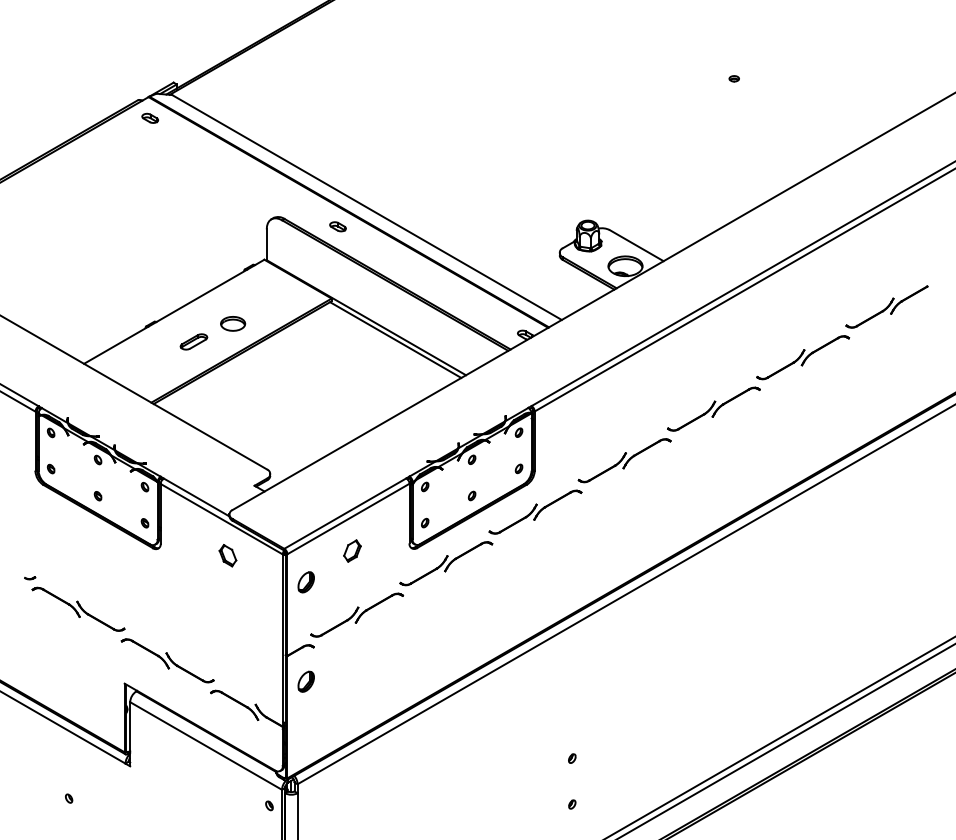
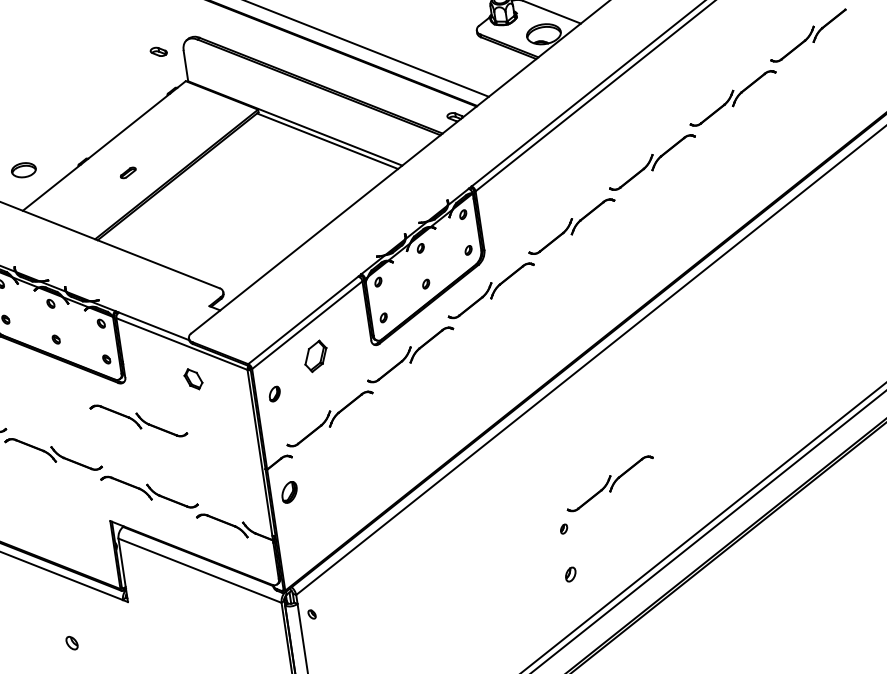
part: (337, 226) -> (158, 51), moved
part: (233, 323) -> (24, 169), moved
part: (193, 341) -> (127, 172), size x0.6
part: (352, 550) -> (315, 355), size x1.4
part: (305, 582) -> (274, 394), size x0.7
part: (167, 588) -> (138, 420), added
part: (624, 720) -> (610, 483), added
part: (69, 798) -> (72, 642), size x1.6
part: (572, 804) -> (571, 574), size x1.6
part: (269, 805) -> (312, 614), moved

